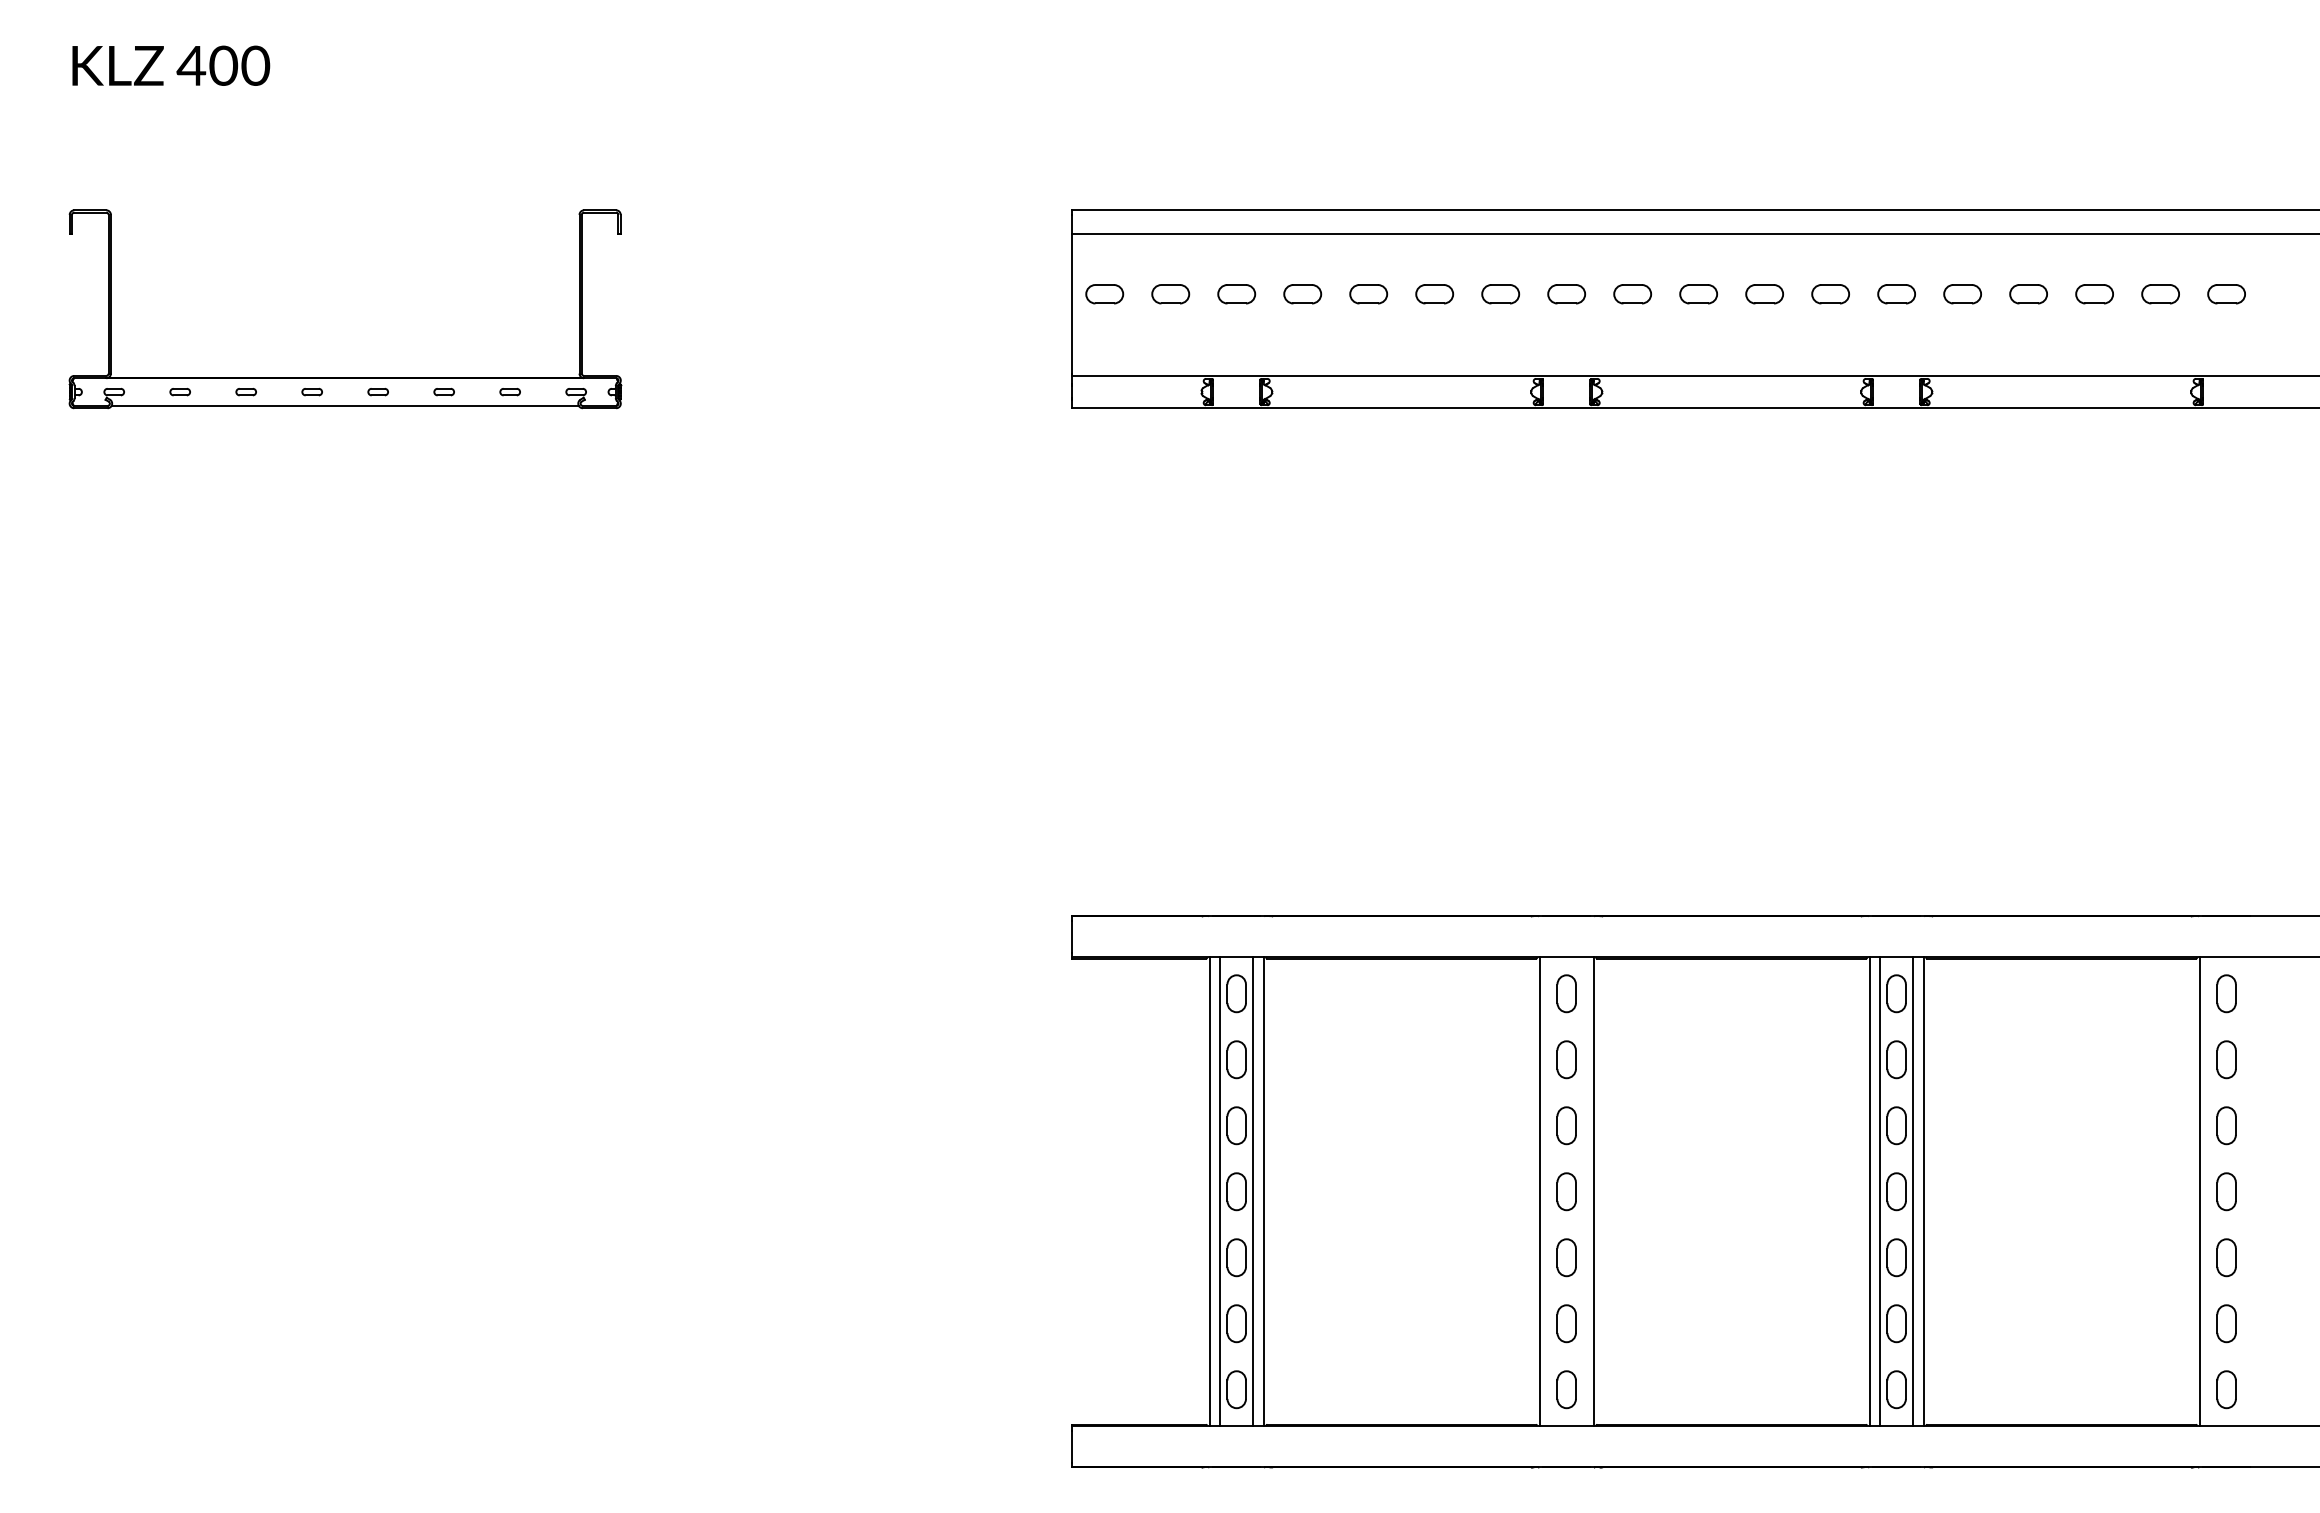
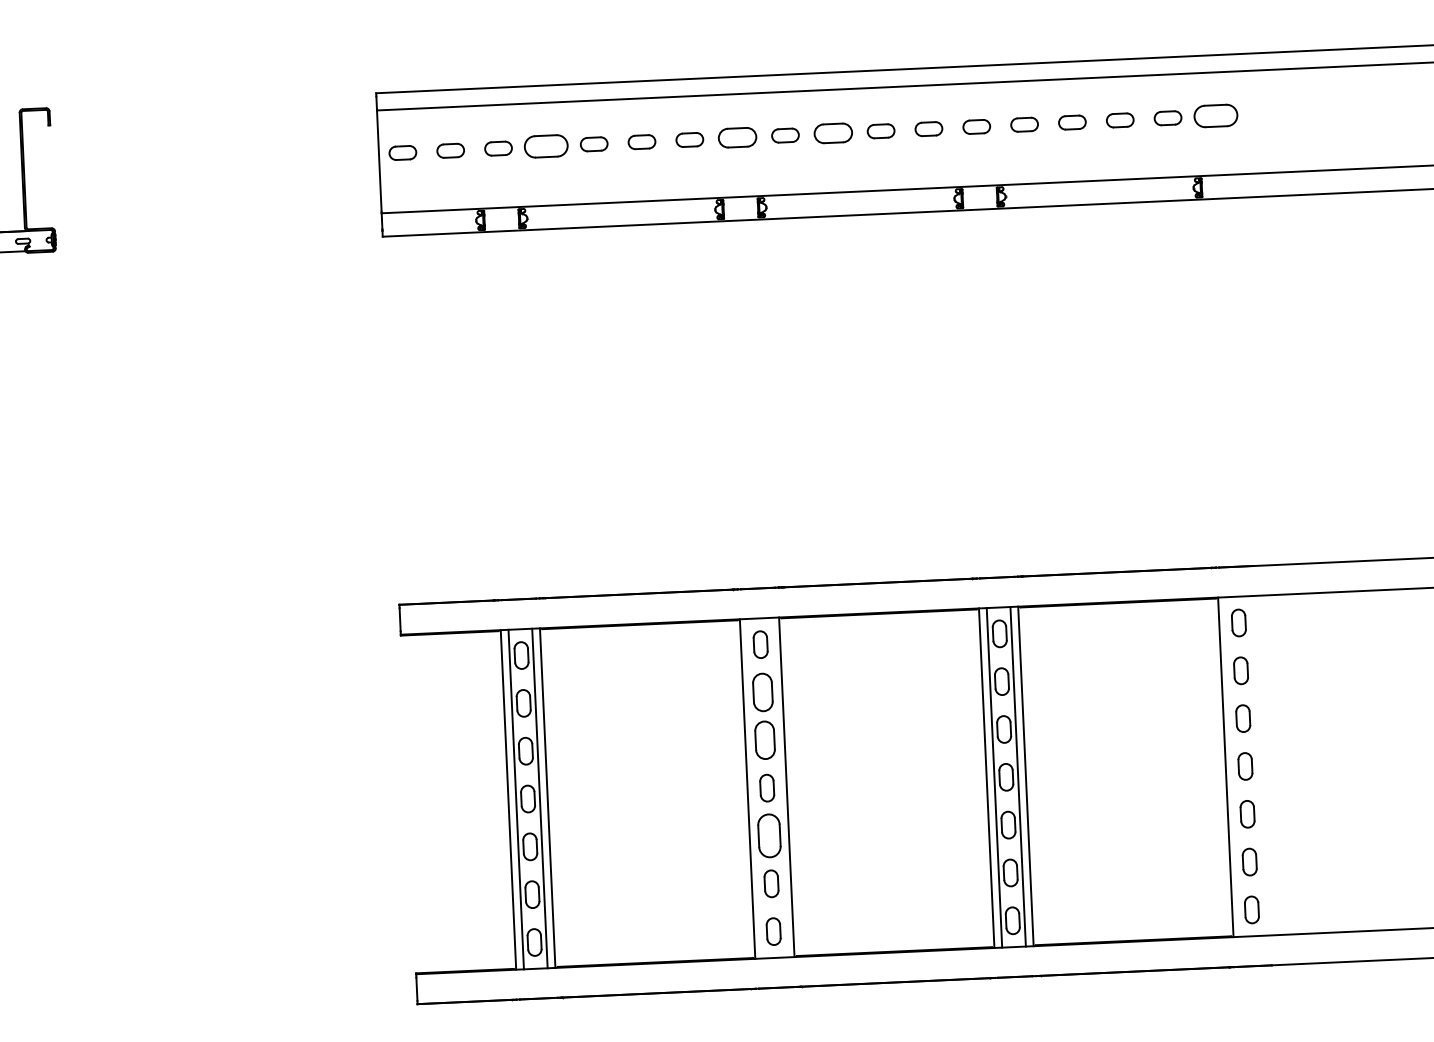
part: (1302, 294) -> (546, 146), size x1.6
part: (1566, 294) -> (737, 137), size x1.4
part: (1698, 294) -> (833, 133), size x1.4
part: (2226, 294) -> (1215, 116), size x1.6
part: (1566, 1059) -> (762, 692), size x1.4
part: (1566, 1125) -> (764, 740), size x1.4
part: (1566, 1257) -> (769, 835), size x1.6

